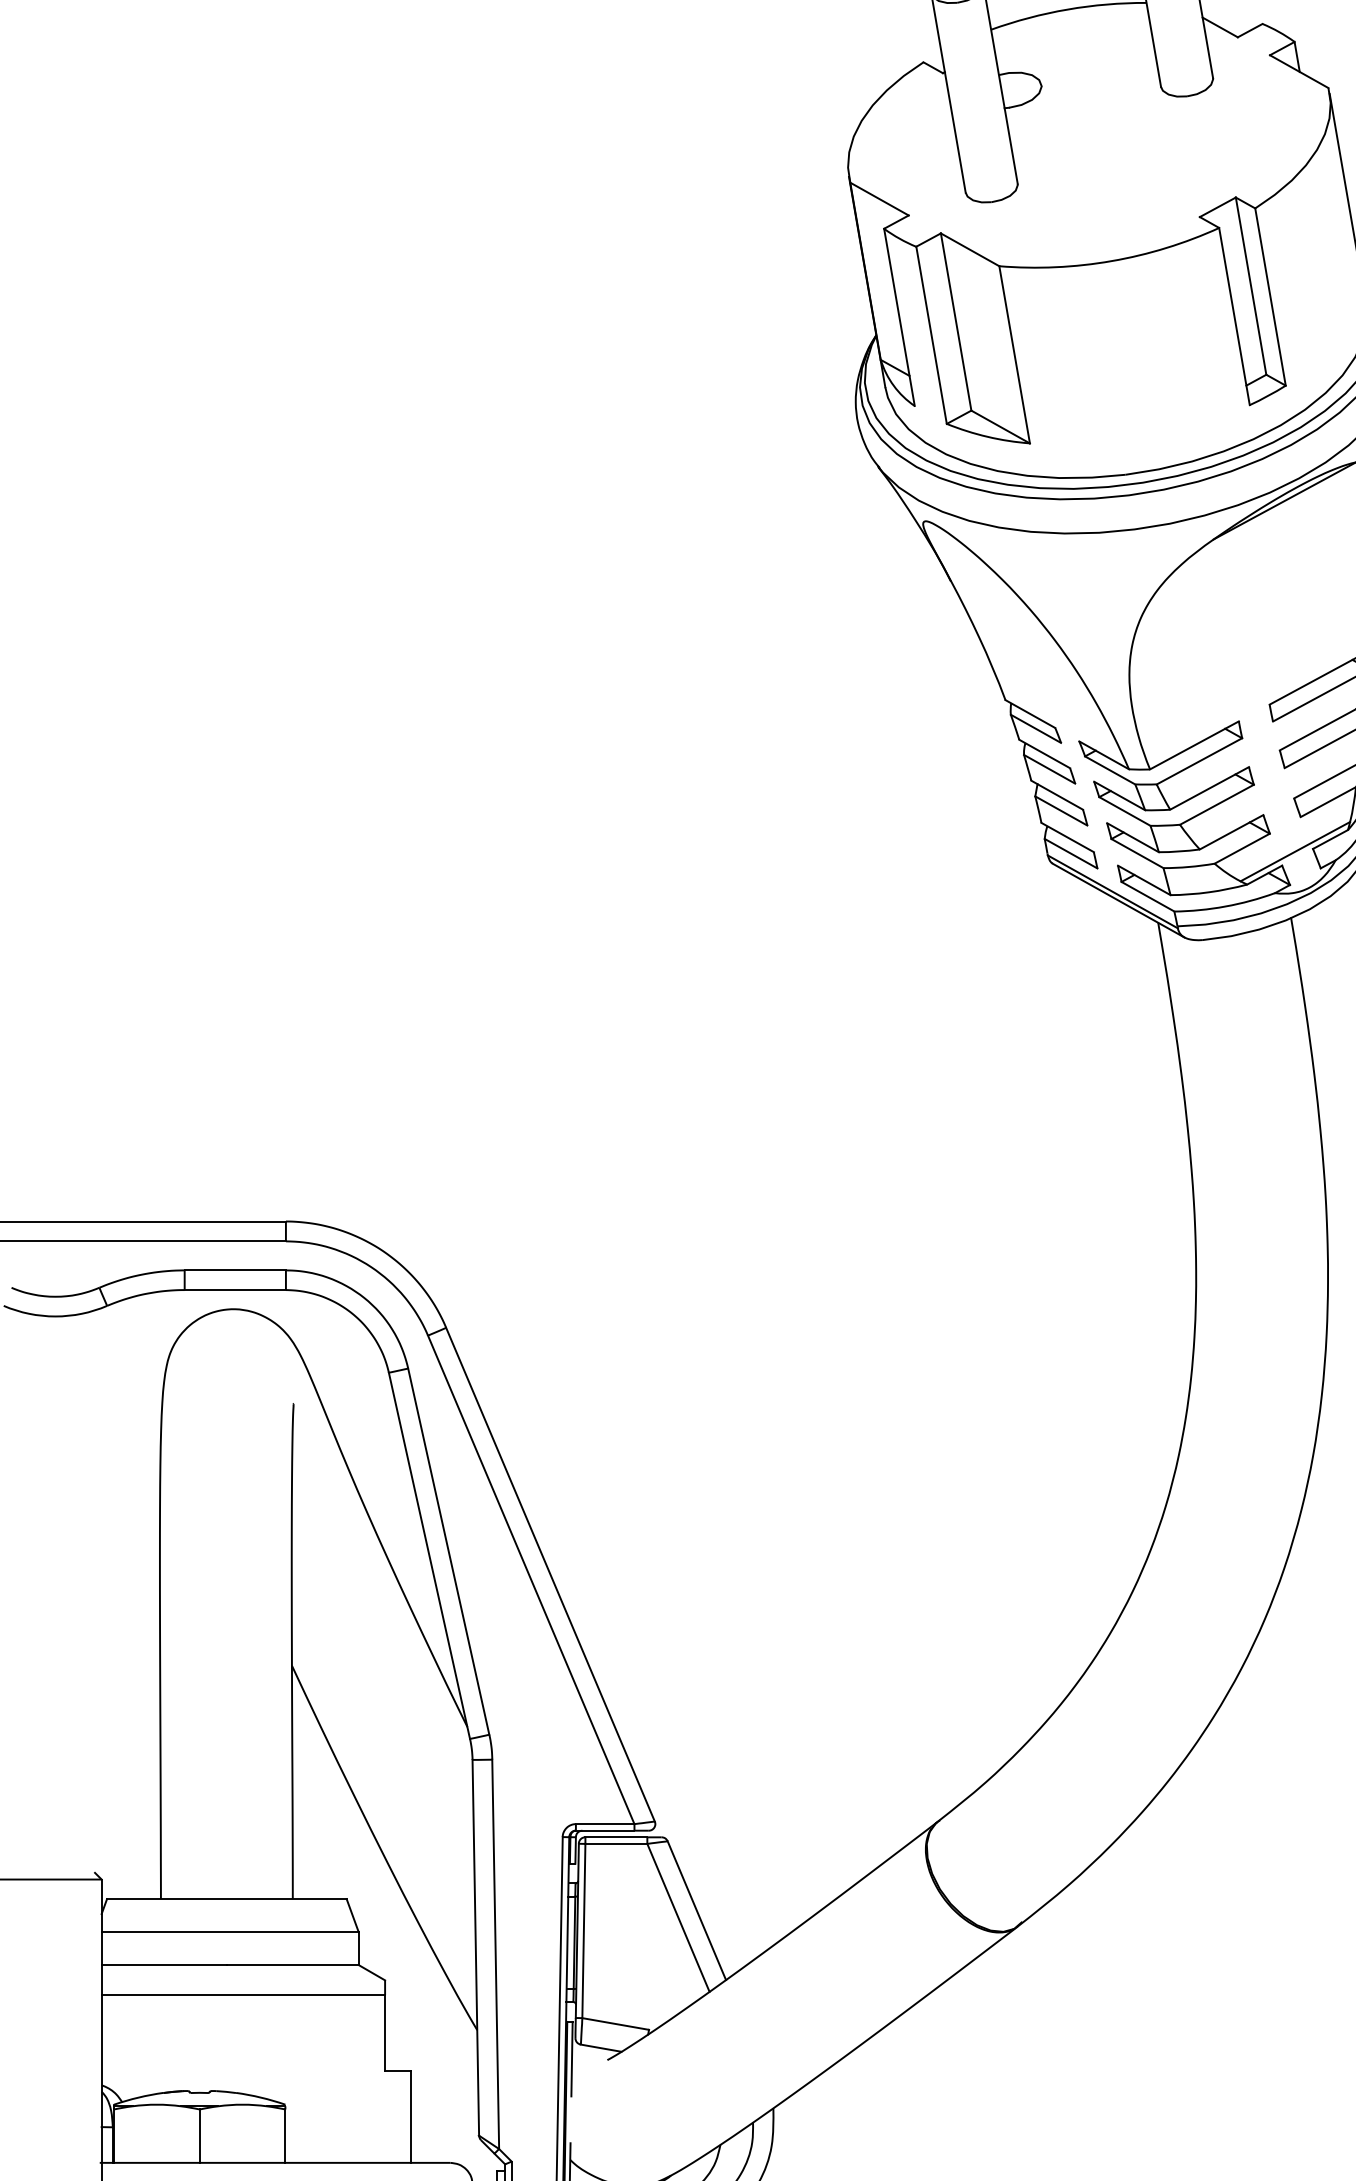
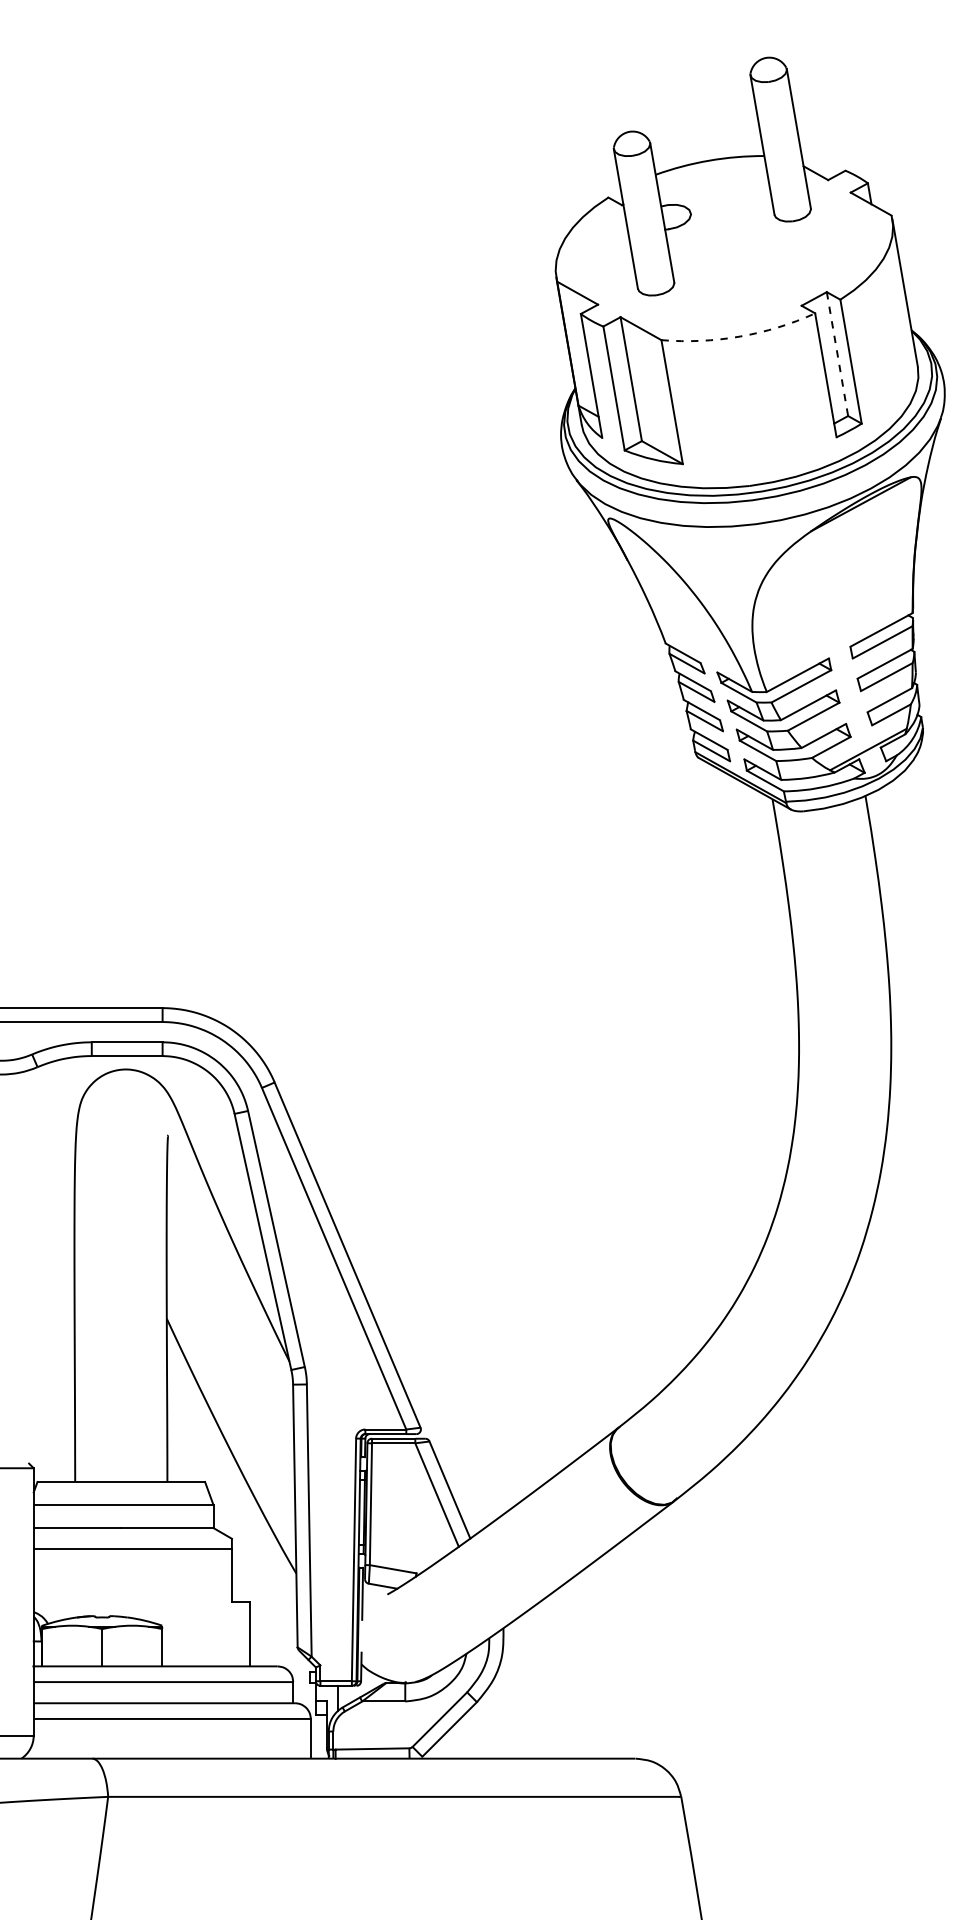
arc: (1112, 260) -> (740, 336), solid -> dashed
line: (1251, 286) -> (837, 354), solid -> dashed

